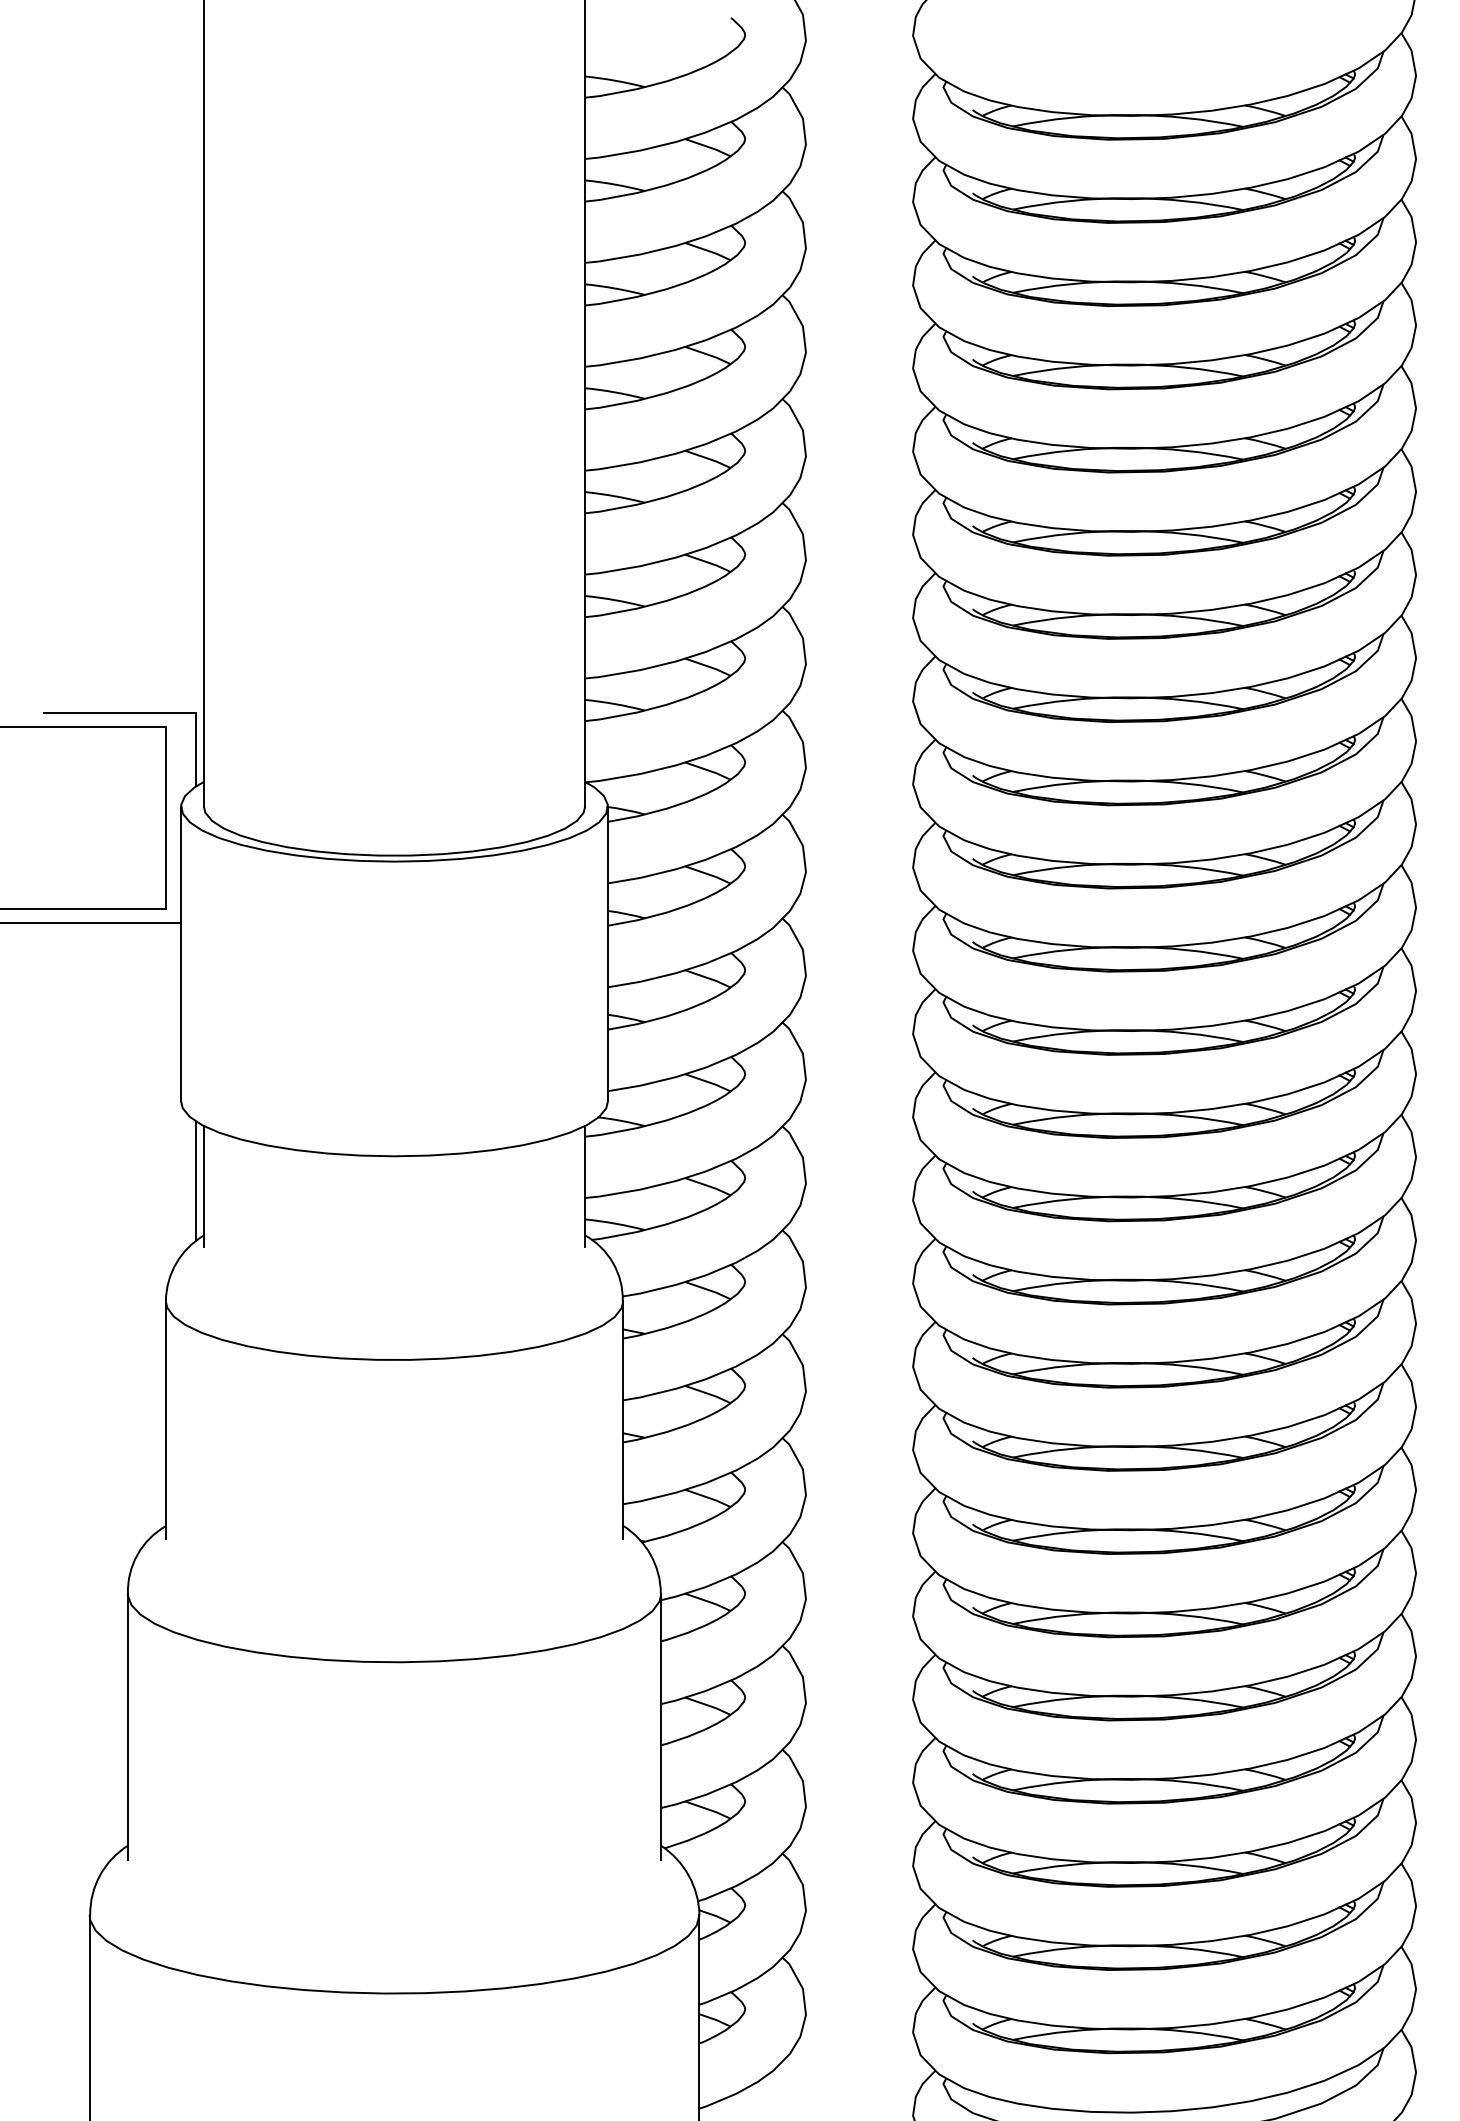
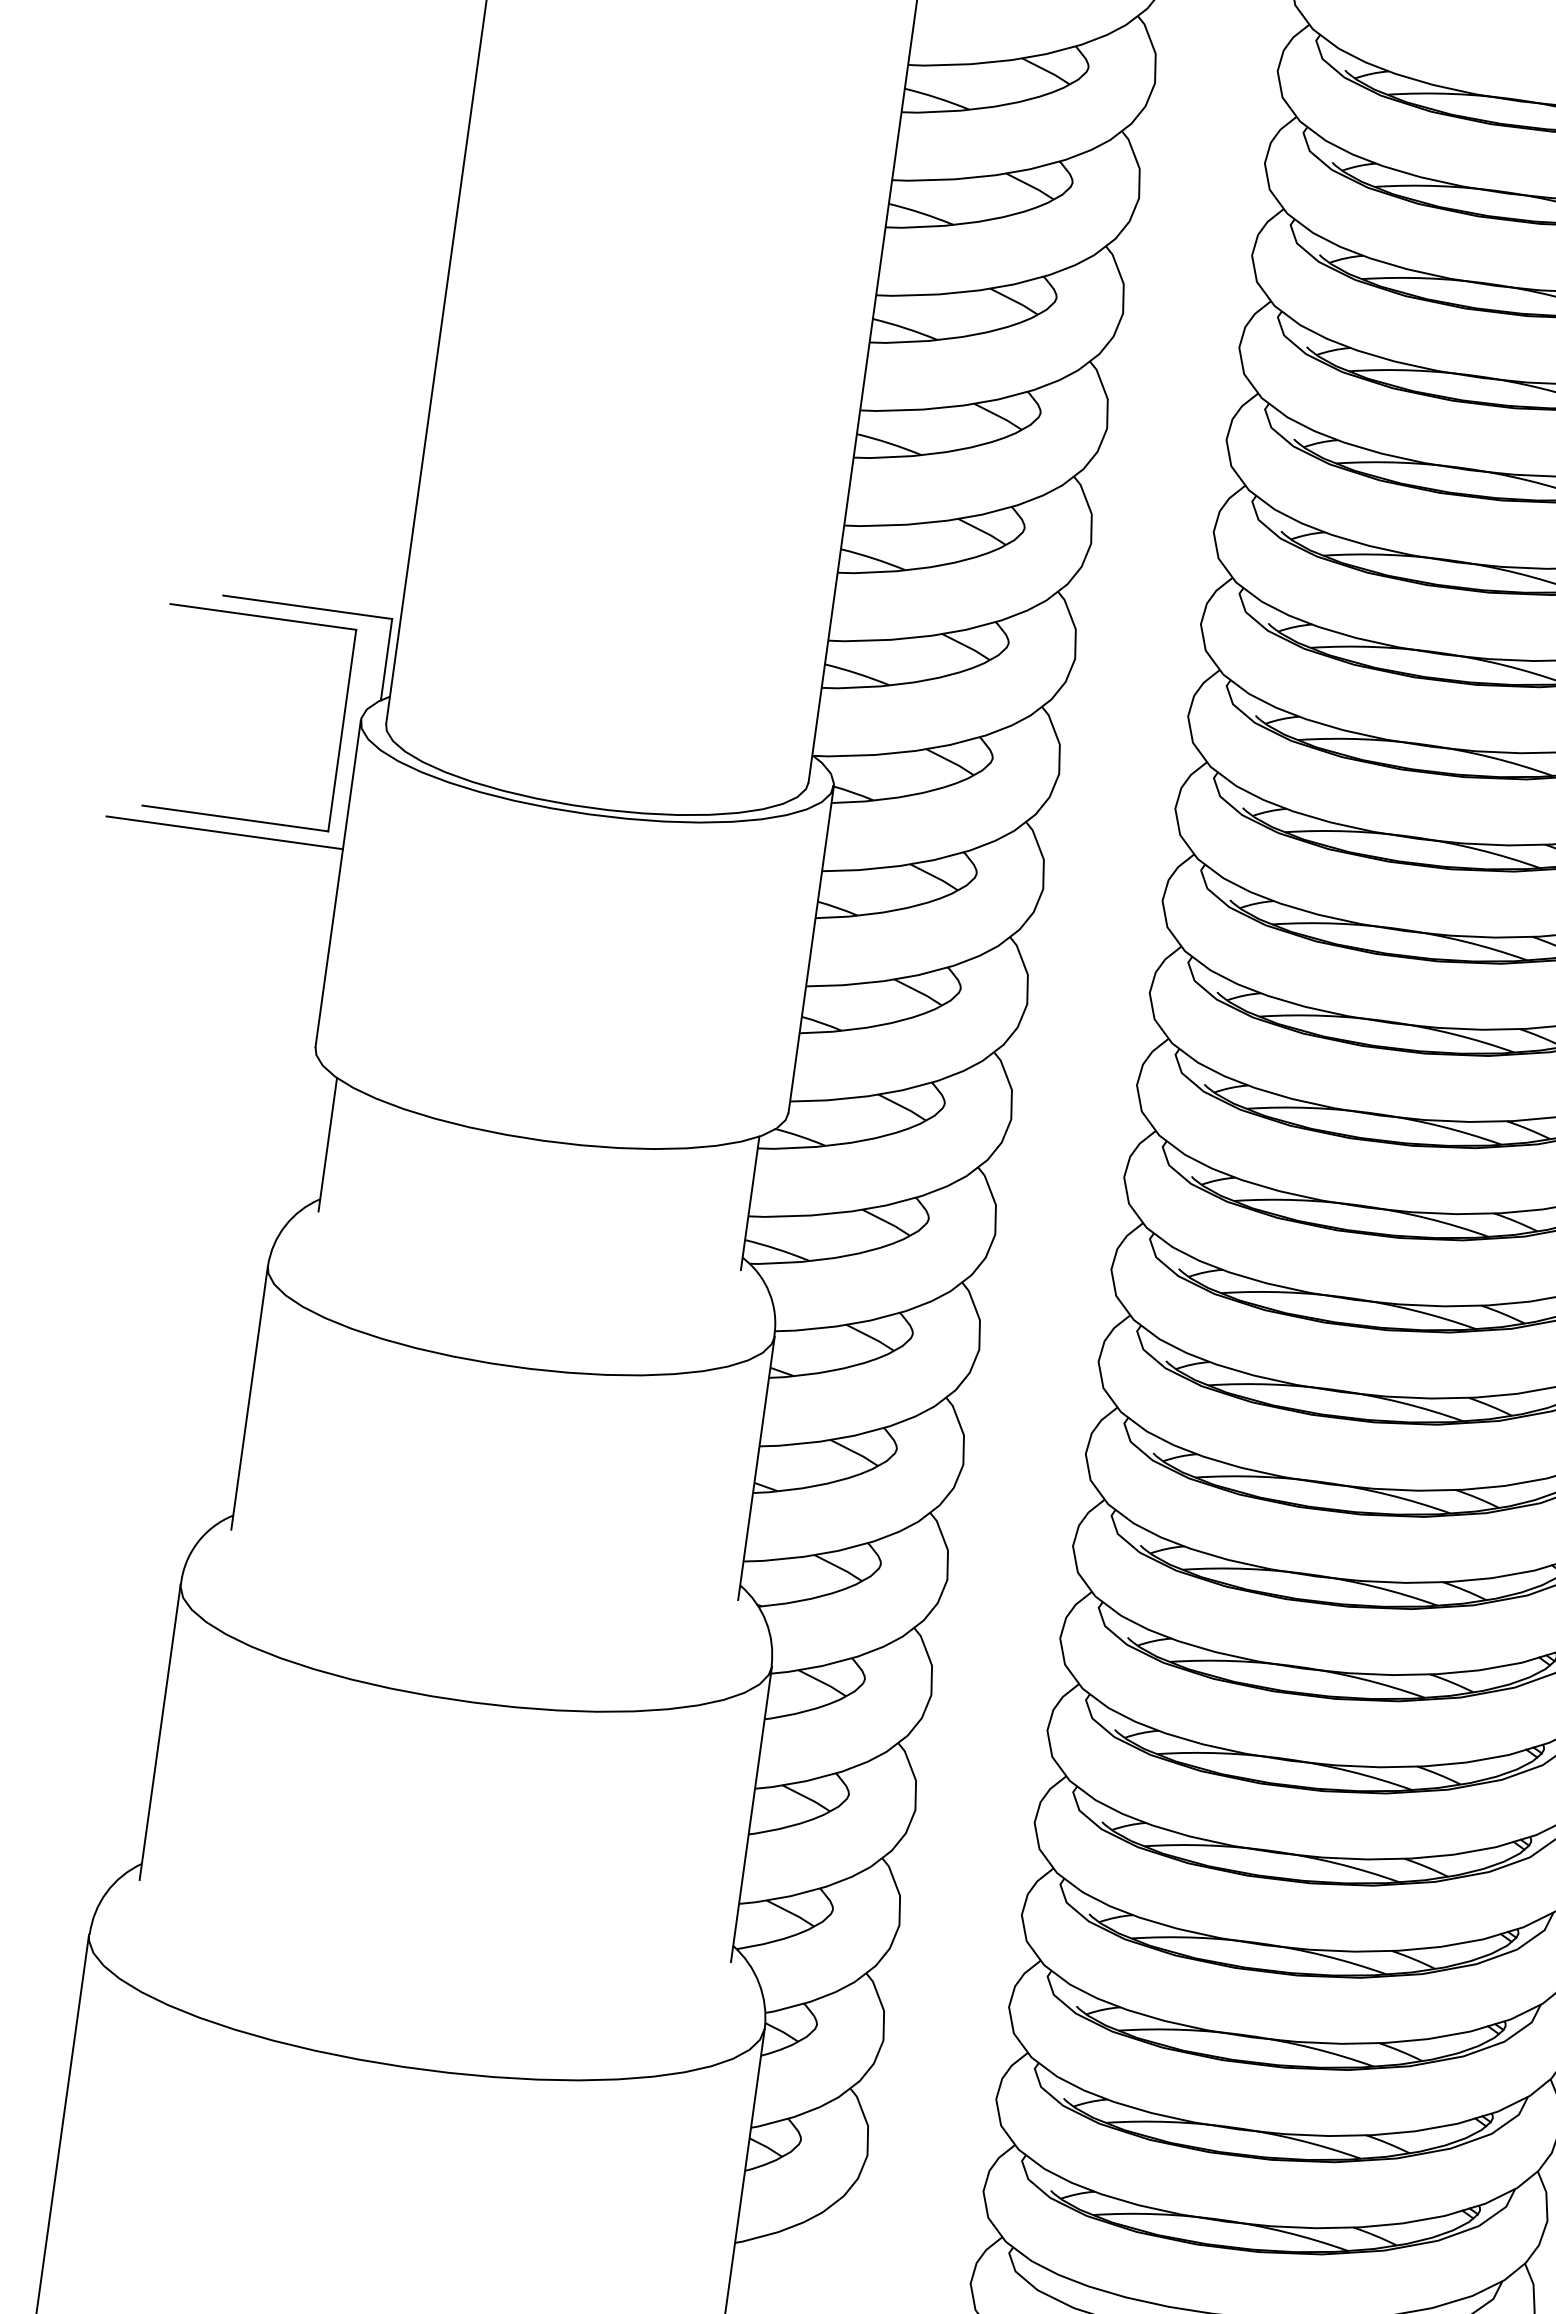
line: (196, 1180) -> (320, 1137), removed

